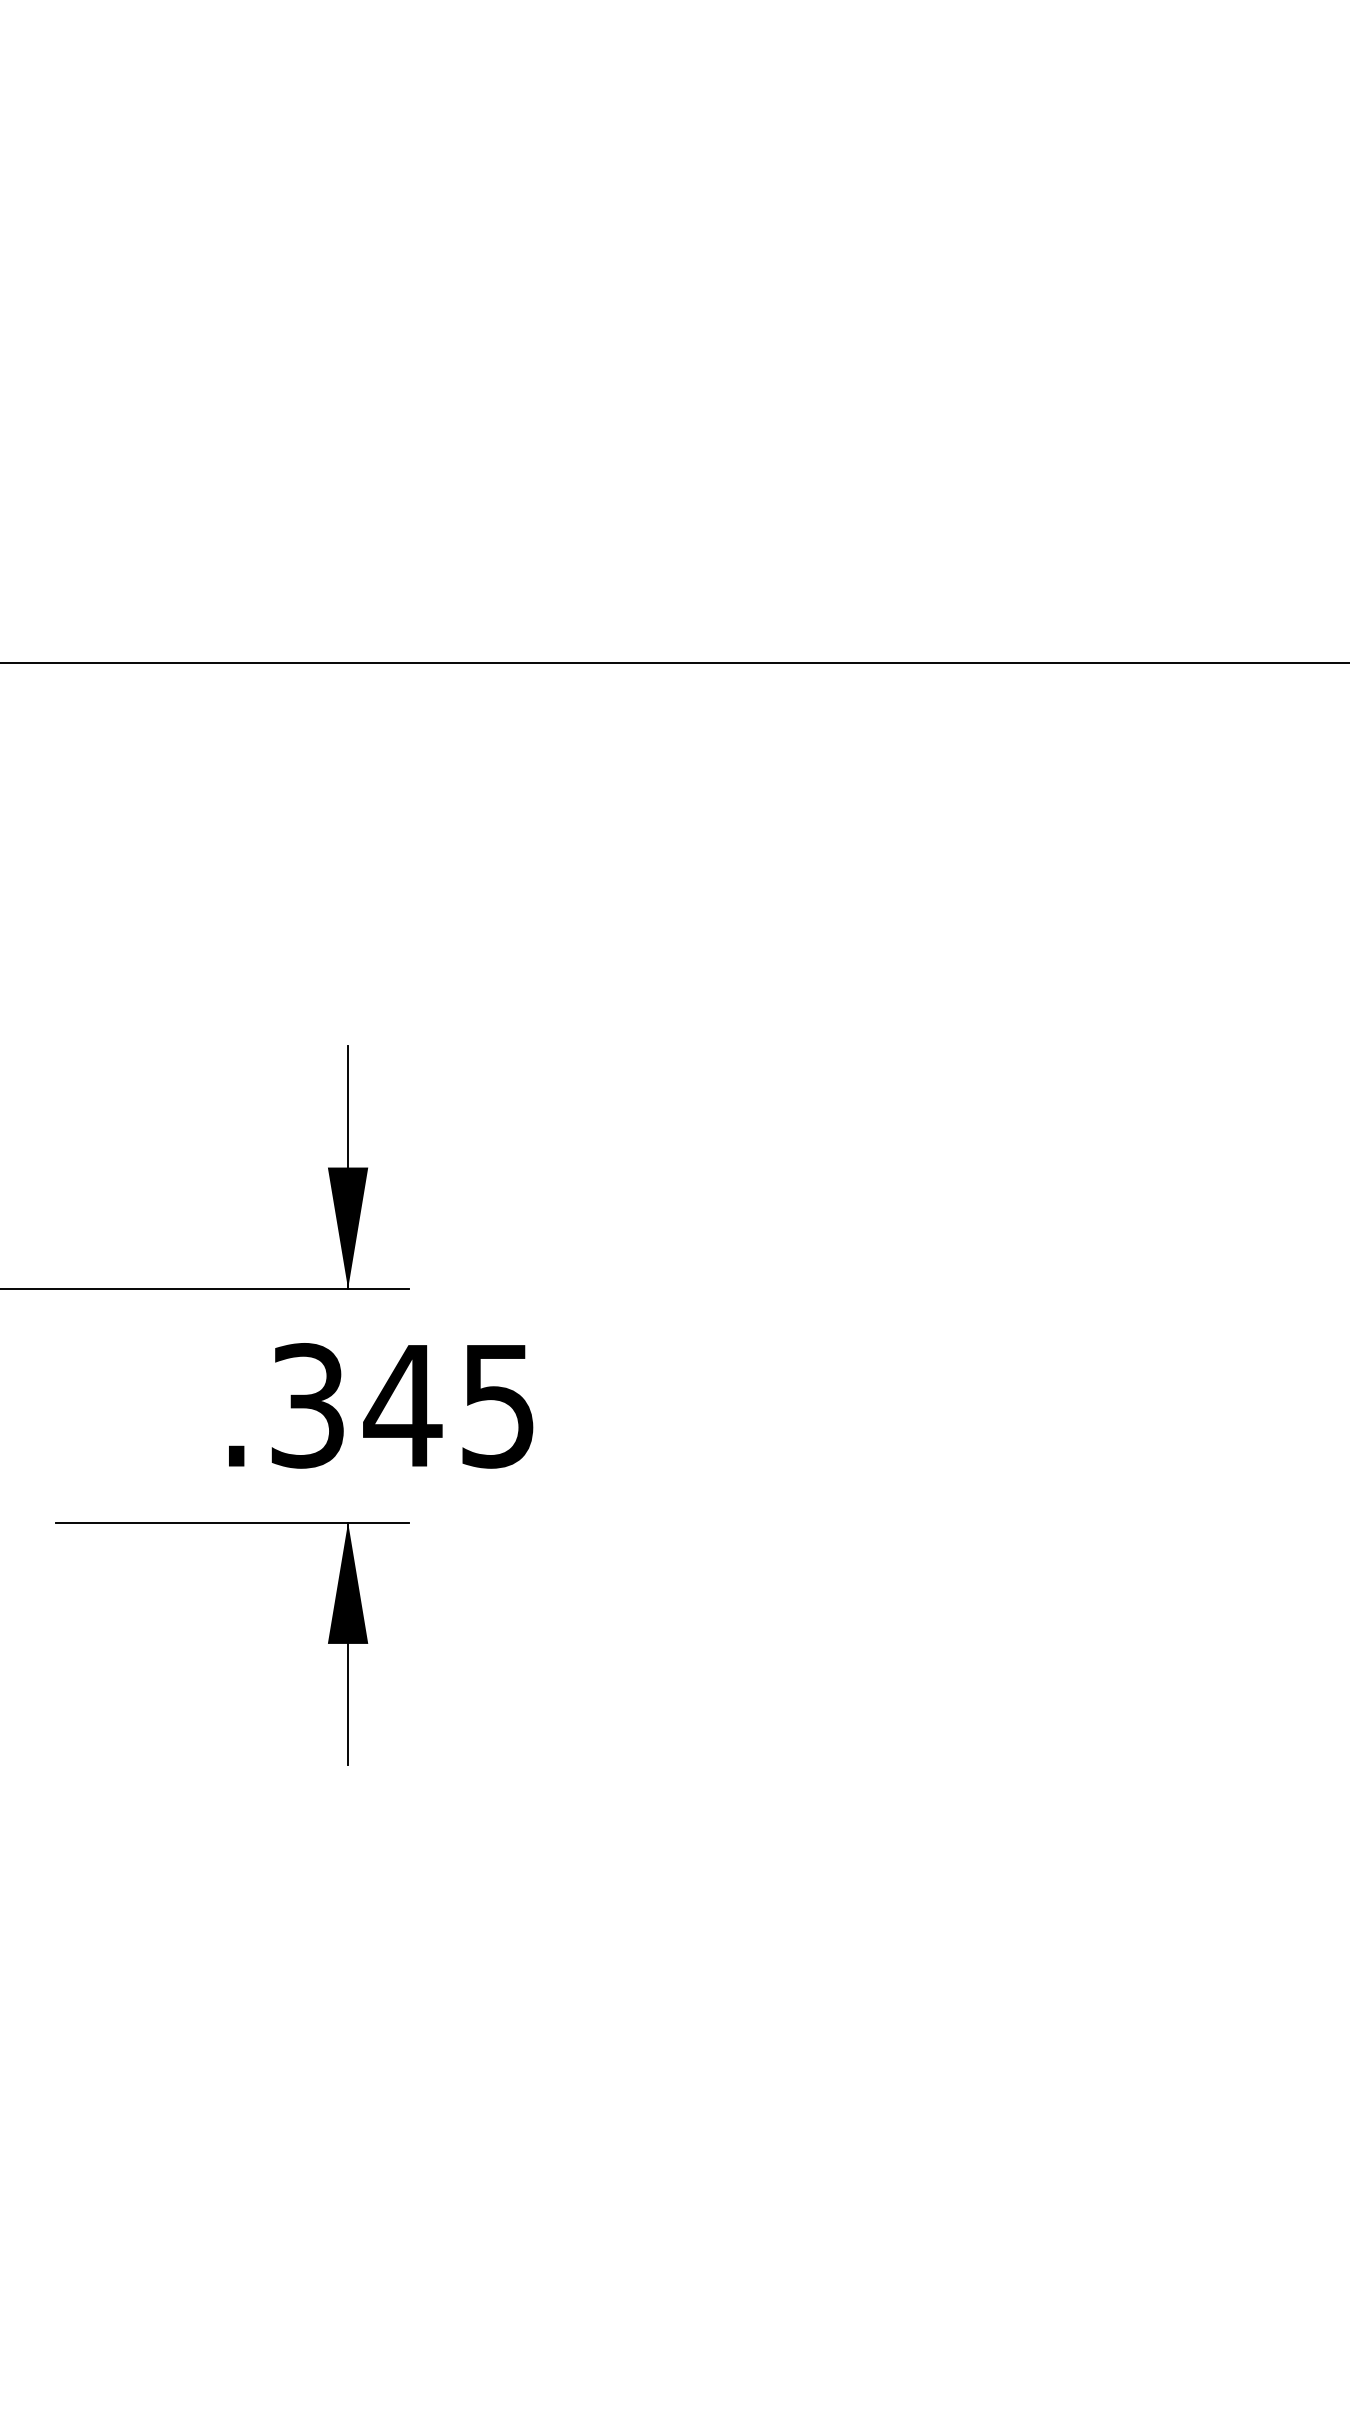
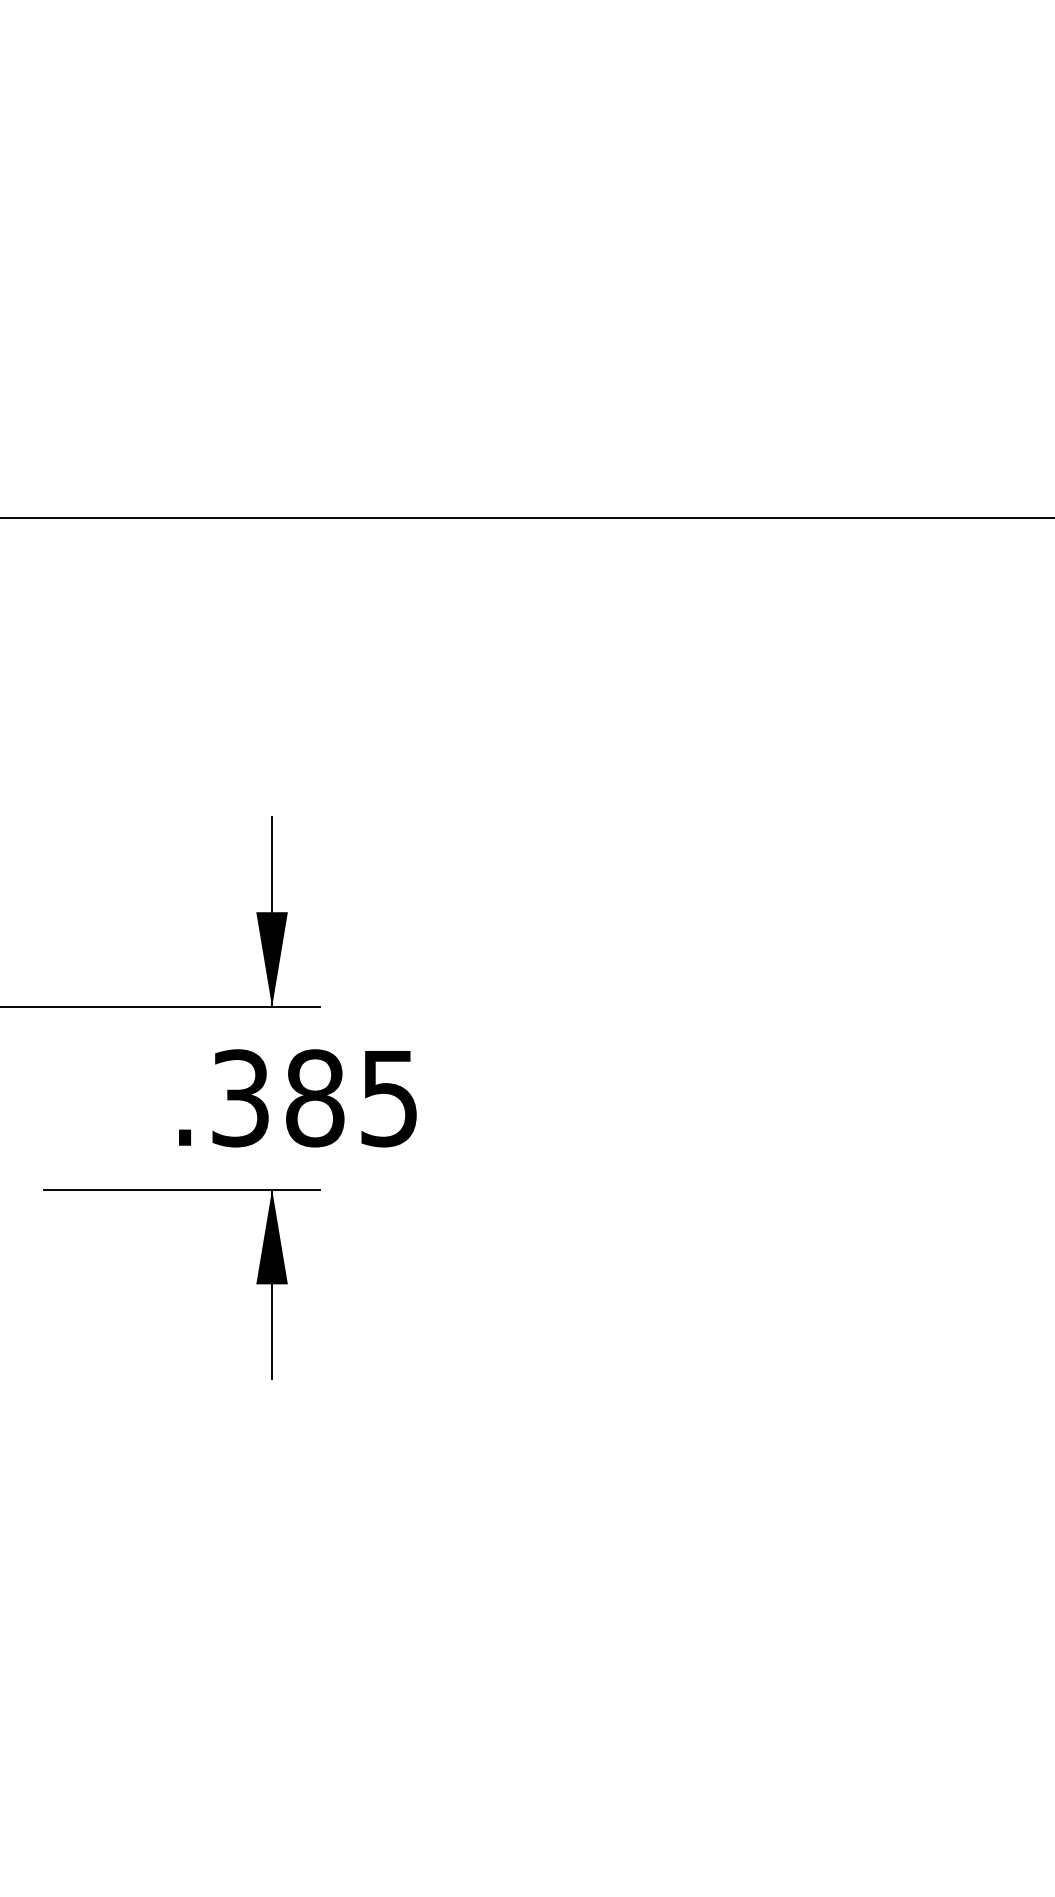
text: (402, 1405) -> (314, 1098), .345 -> .385

